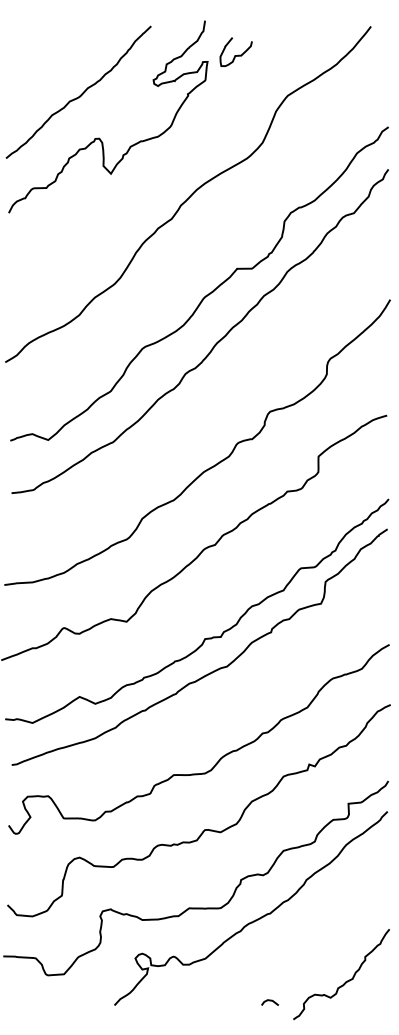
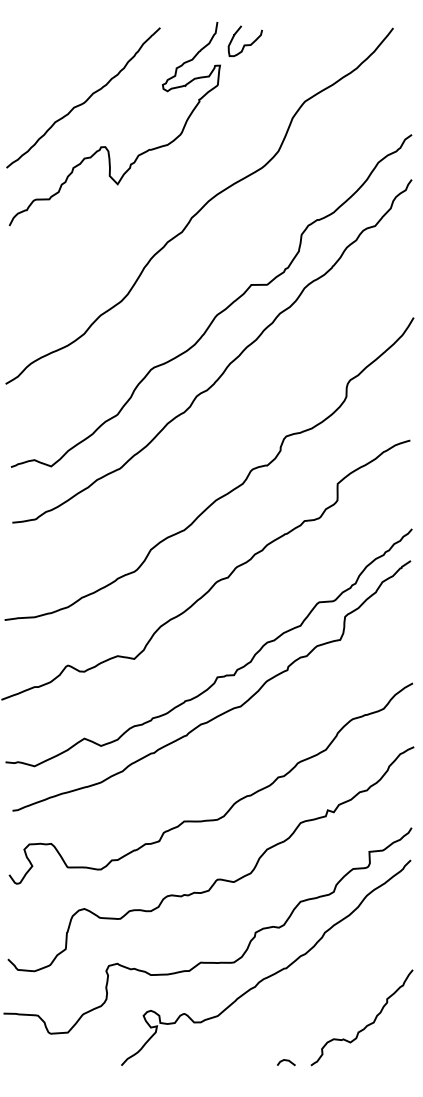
curve: (235, 55) -> (244, 44), moved
curve: (346, 980) -> (367, 1024), moved

